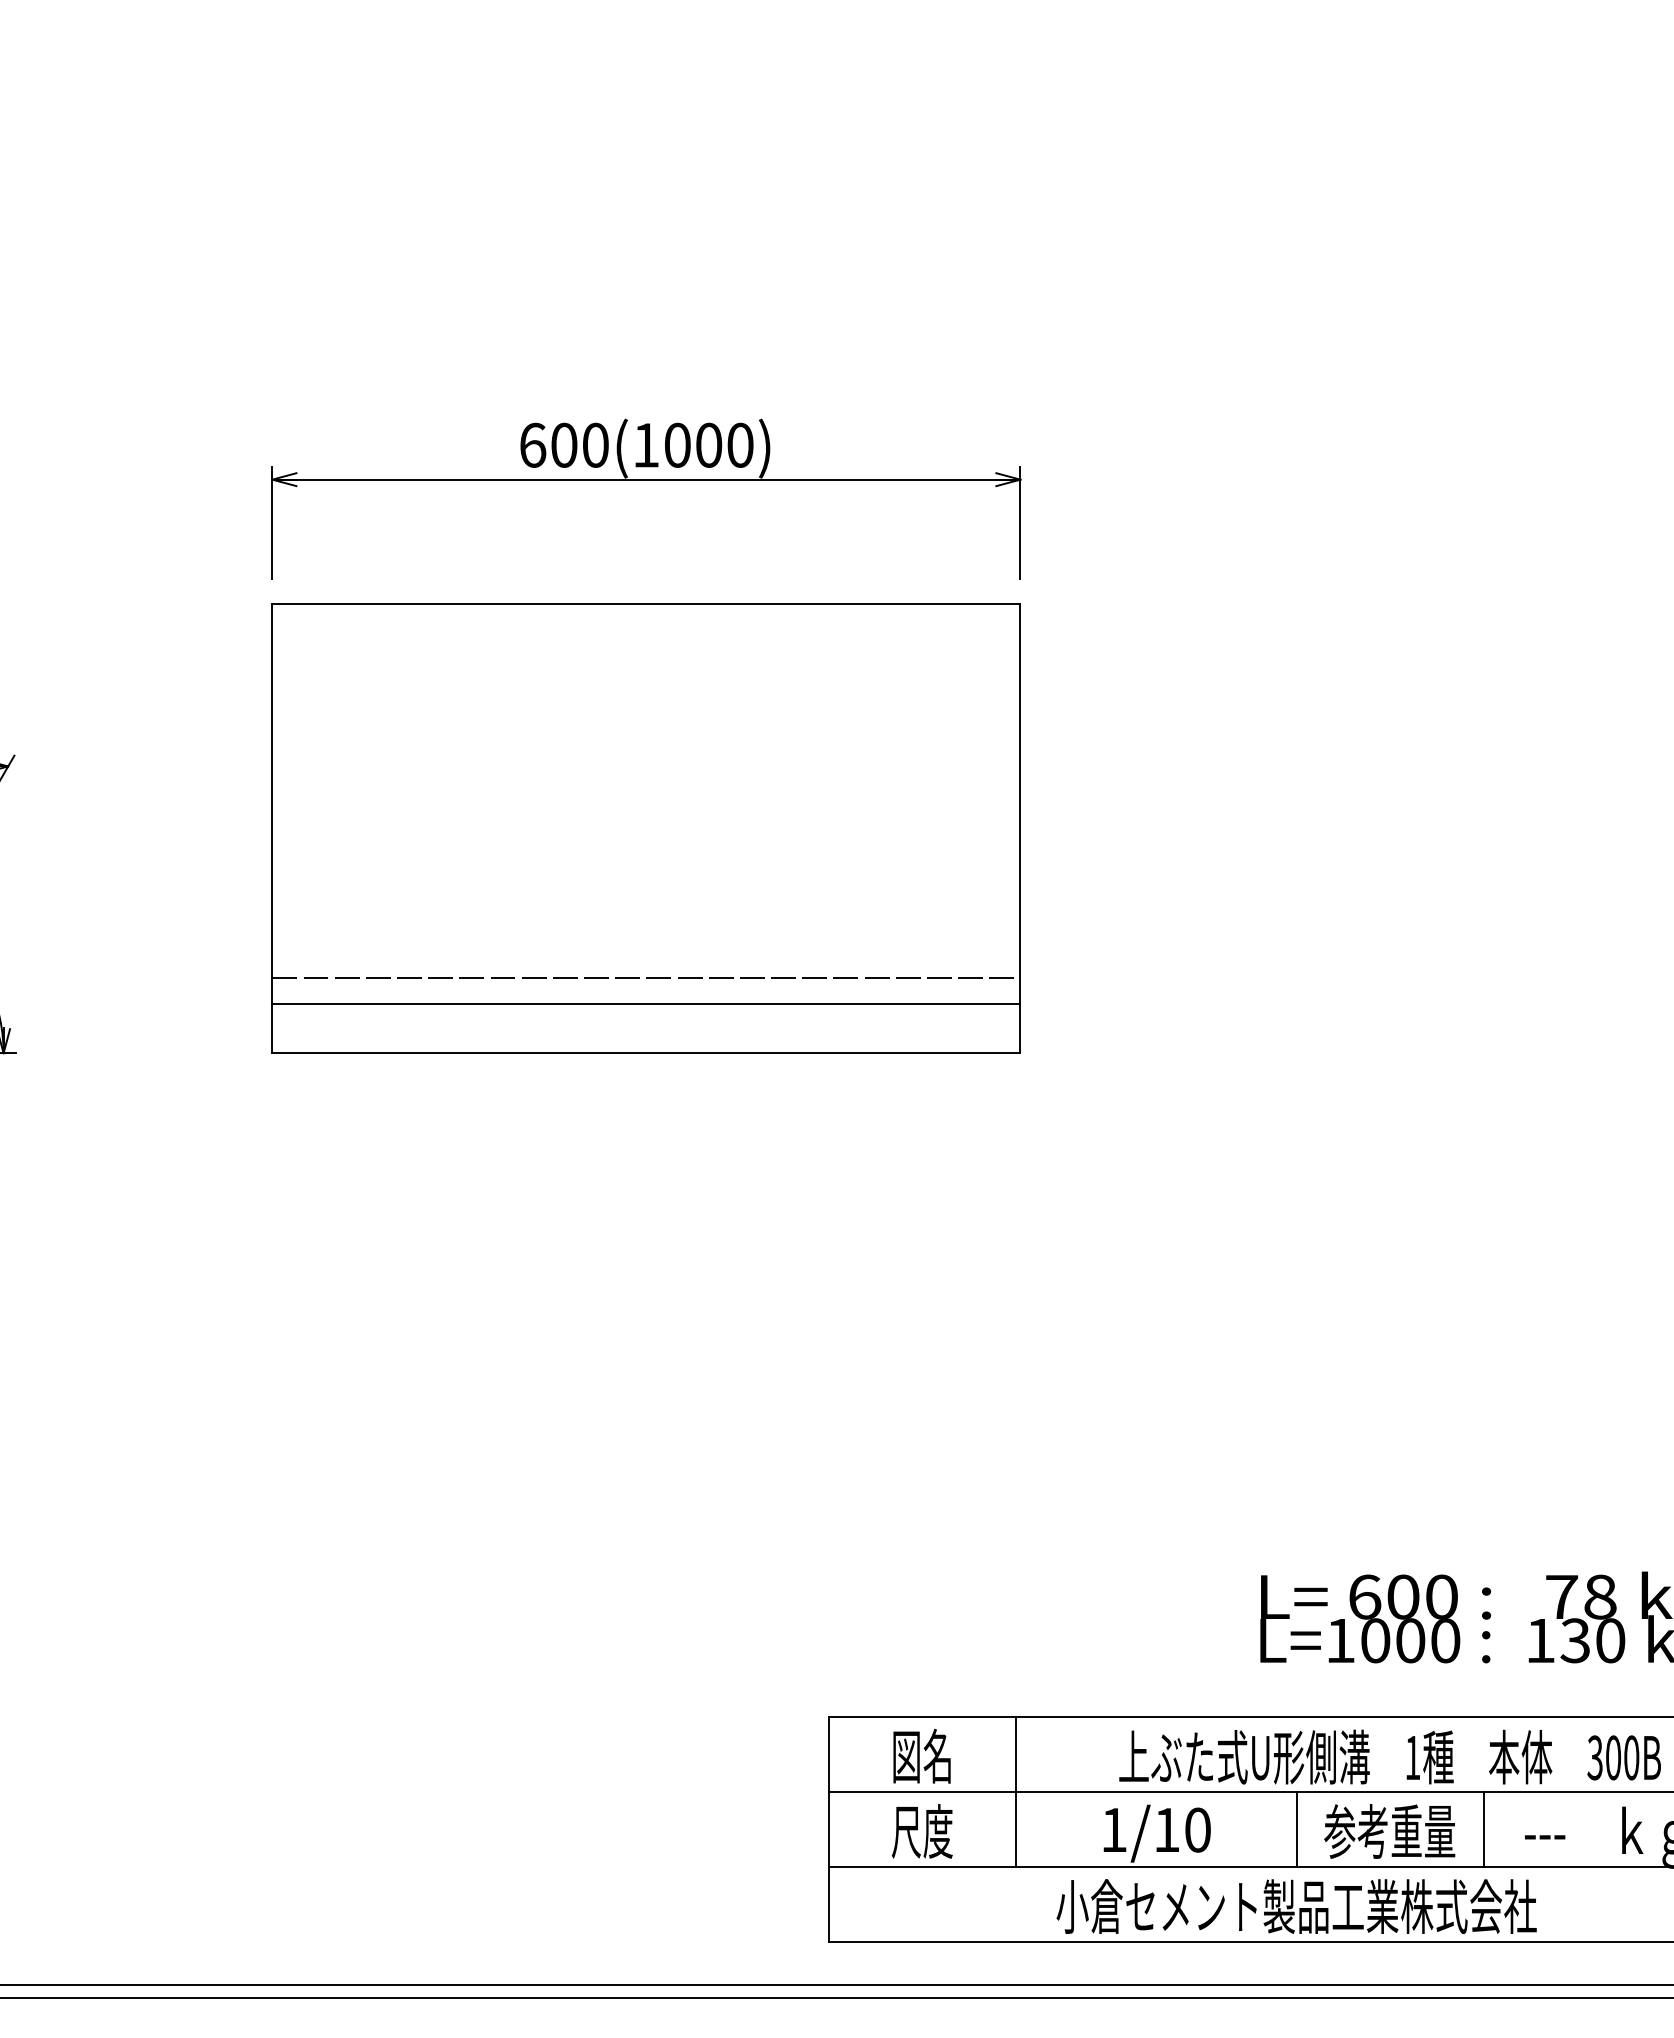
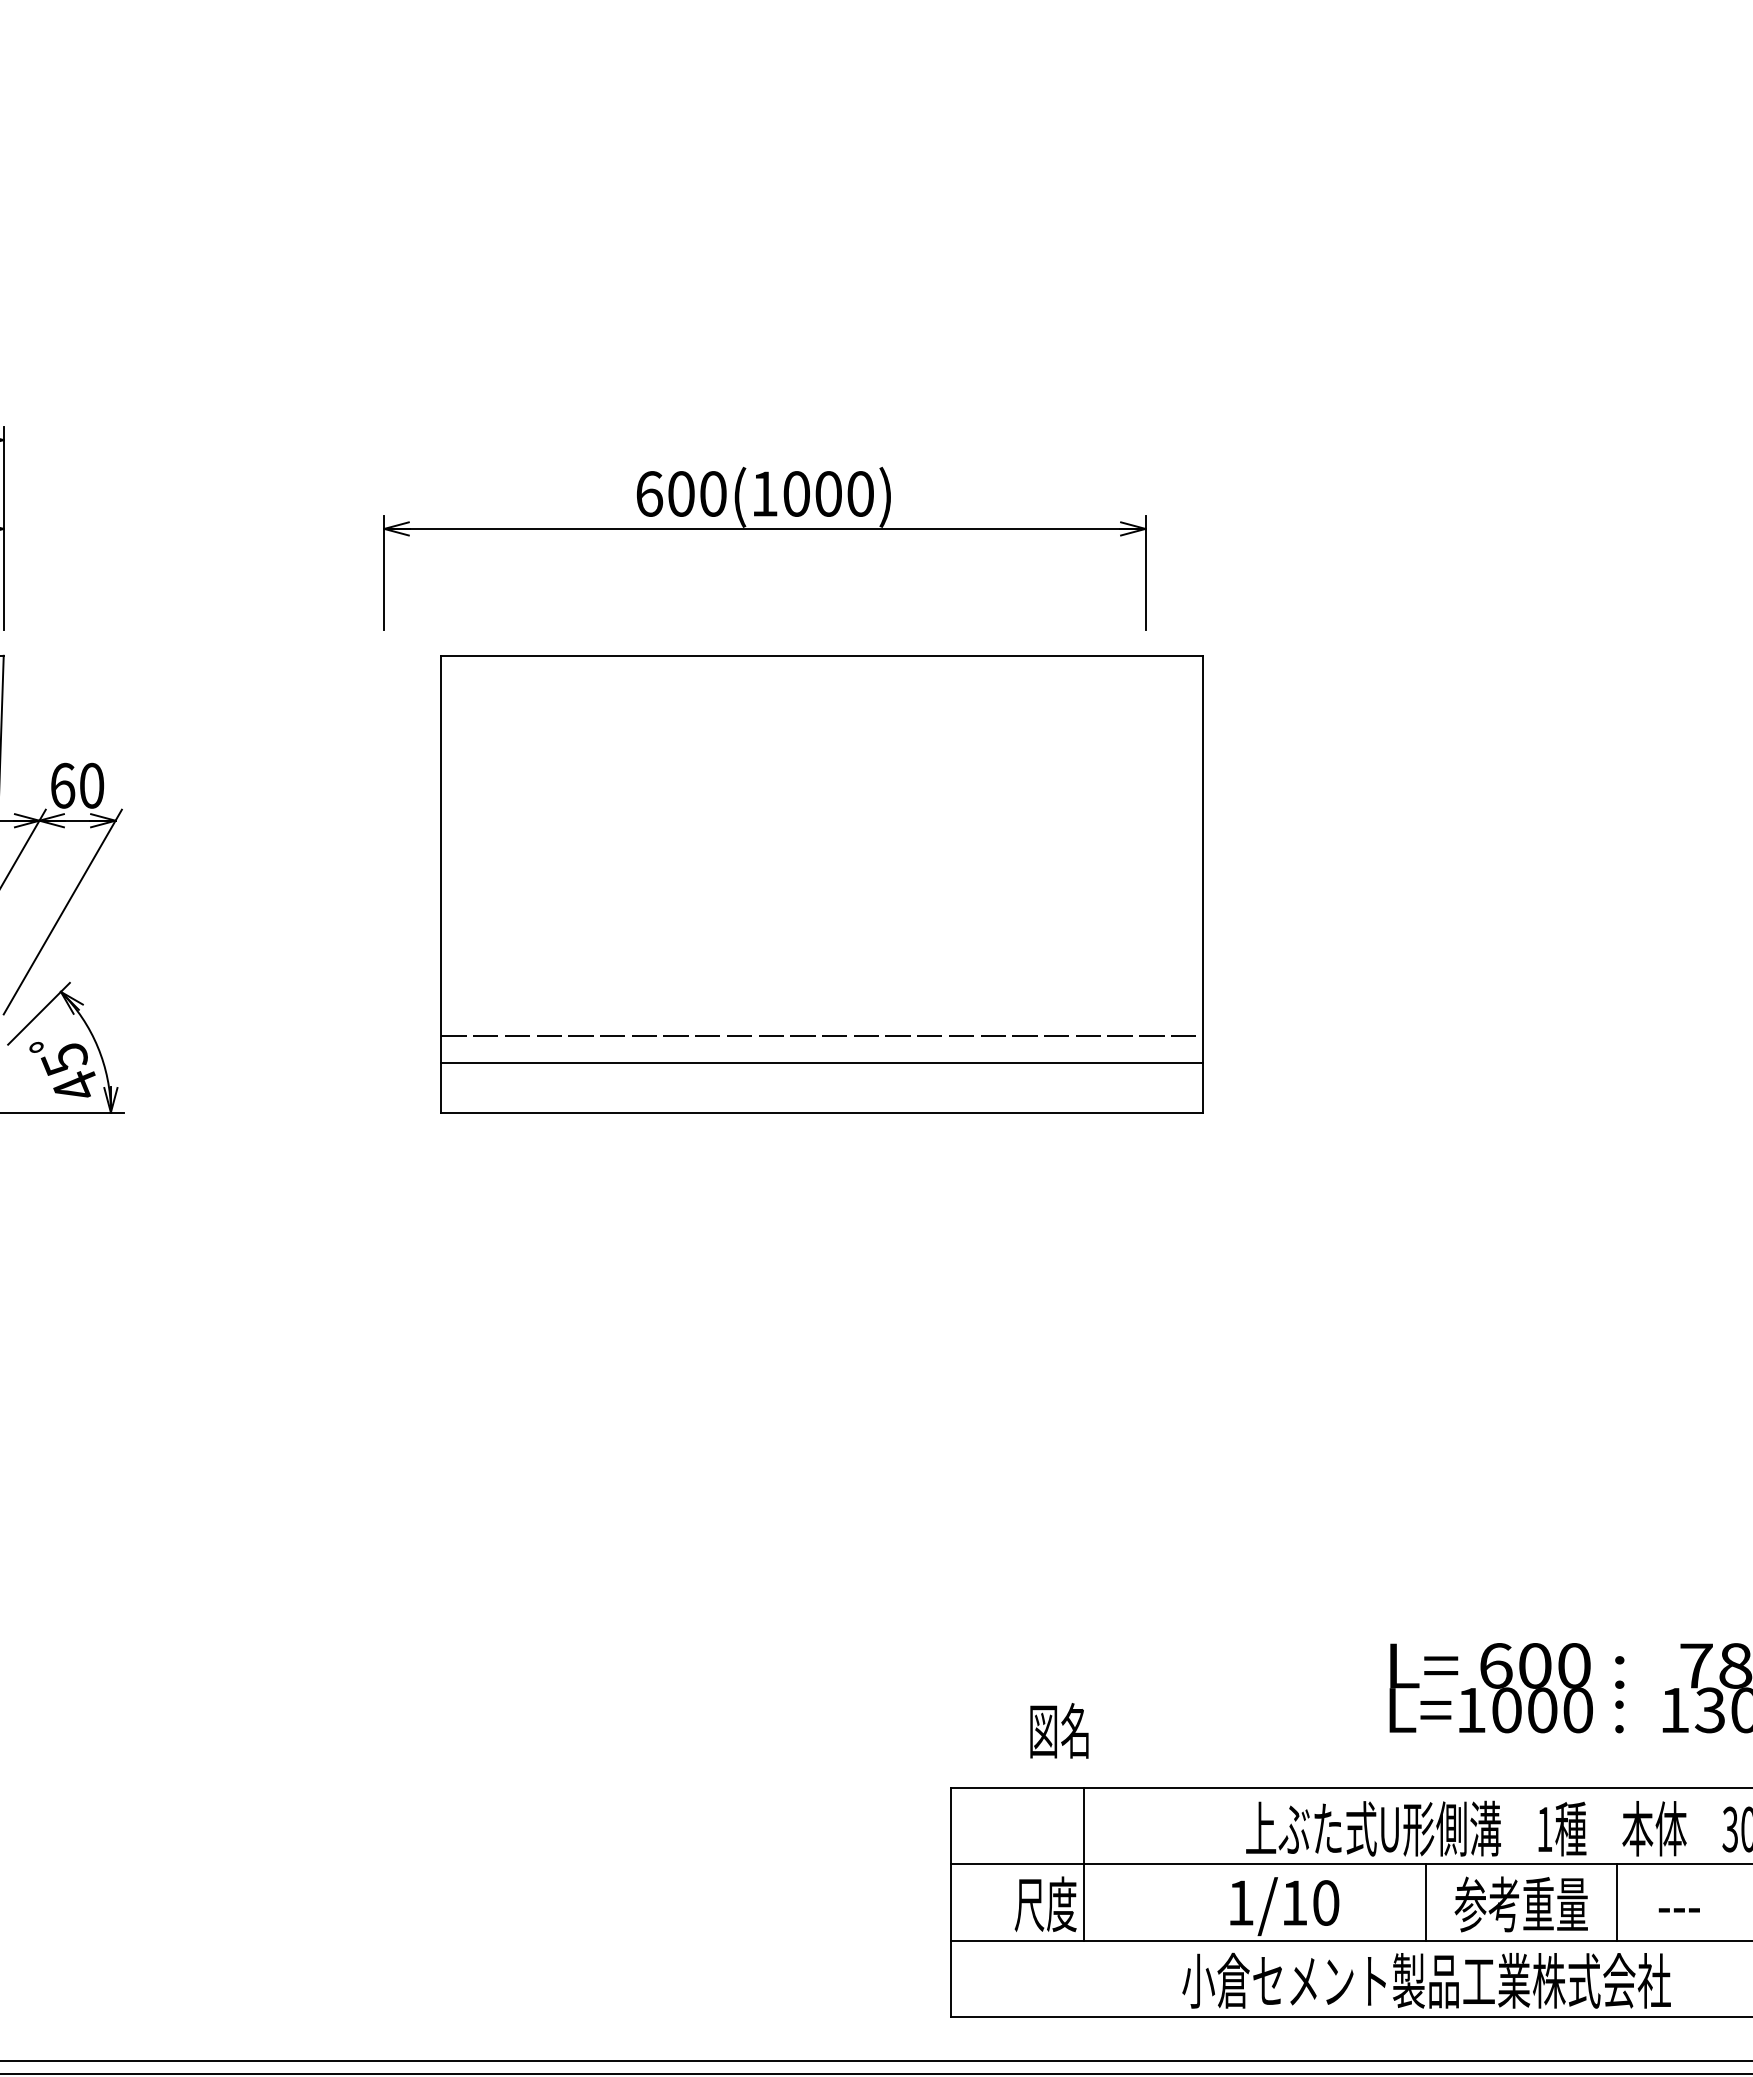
part: (645, 829) -> (821, 884), moved
text: (922, 1755) -> (1059, 1730), moved
line: (1016, 1792) -> (1084, 1864), moved

